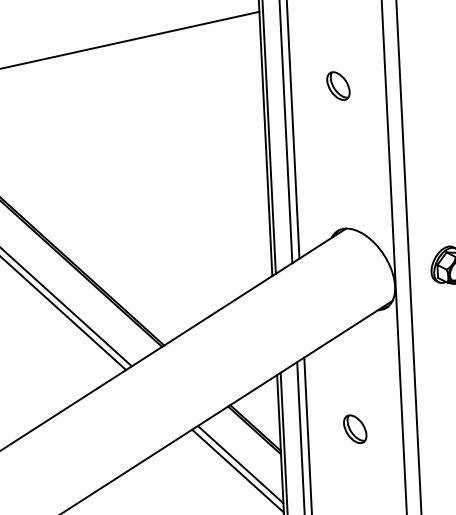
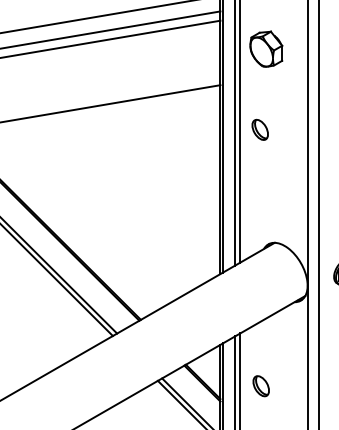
part: (337, 85) -> (259, 129), moved
part: (354, 429) -> (260, 386), moved

